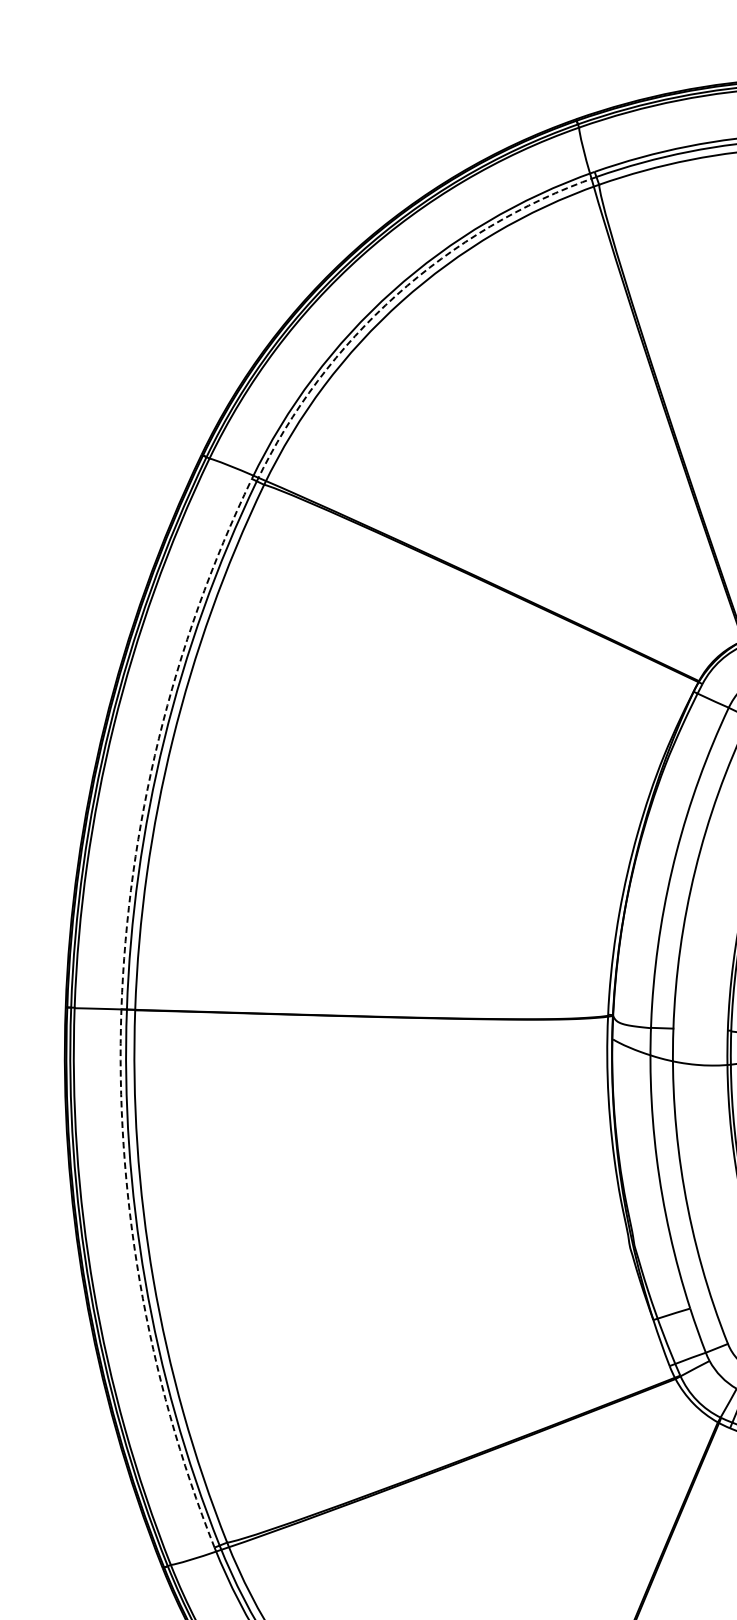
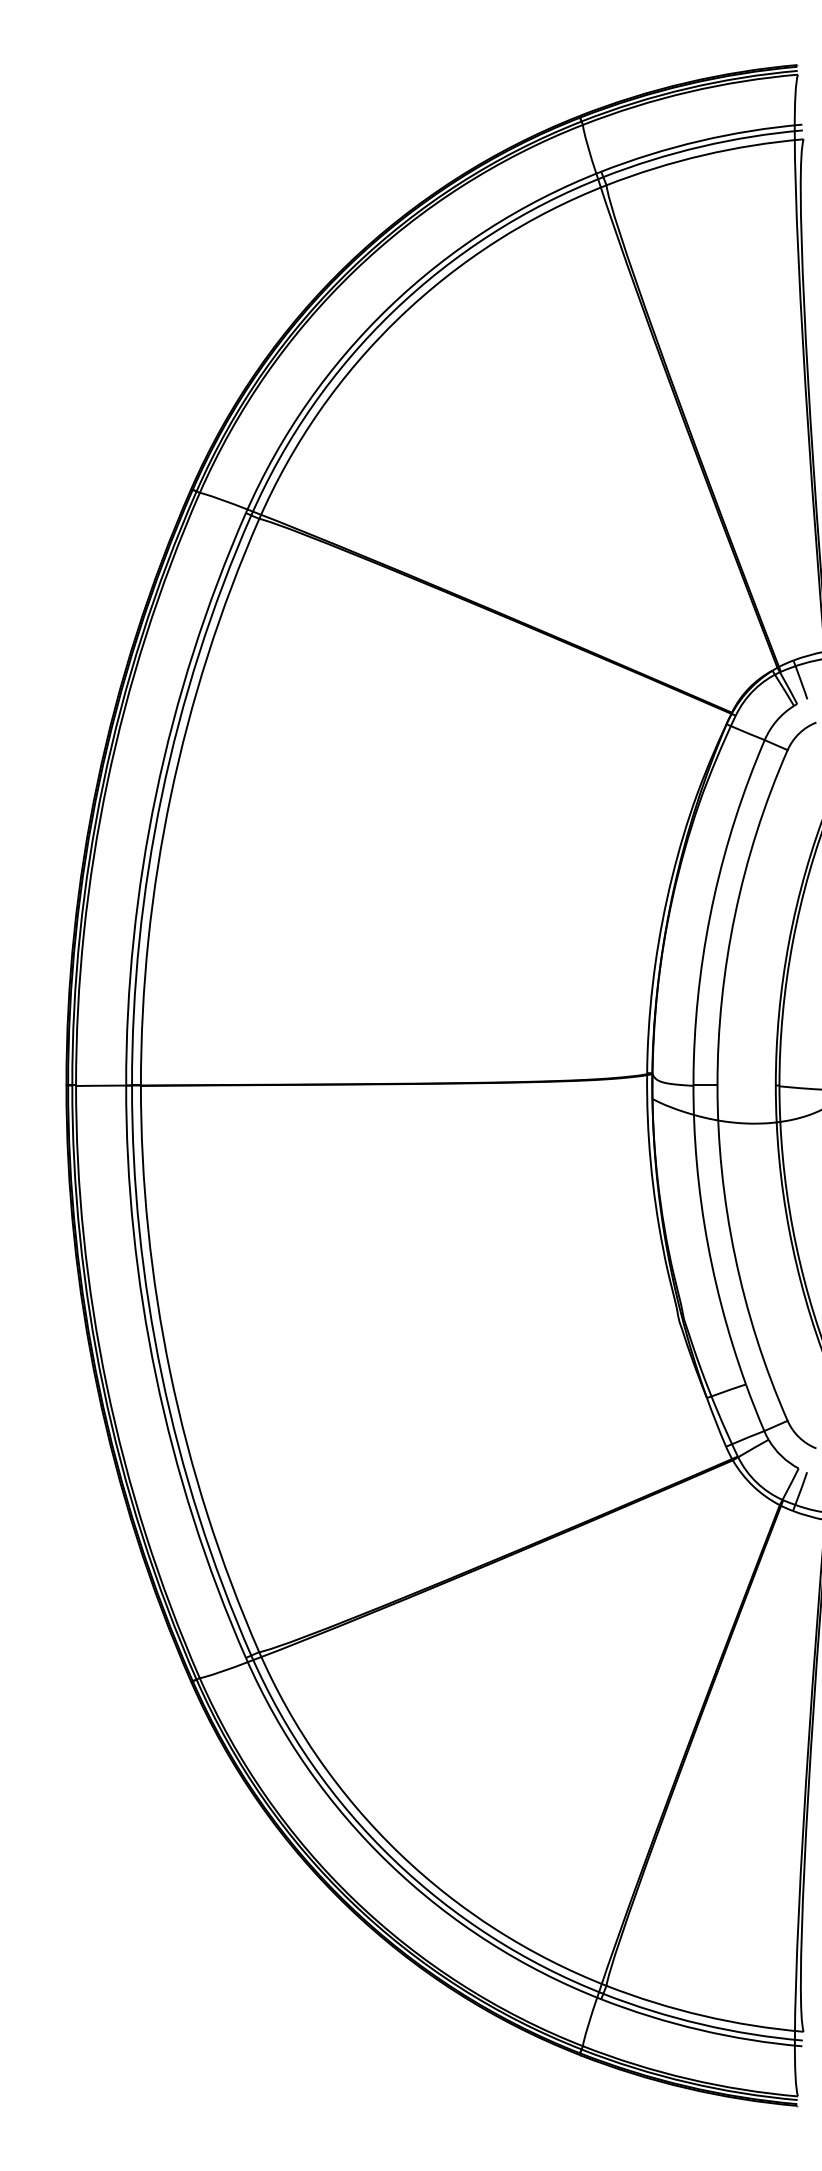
arc: (396, 295) -> (393, 311), dashed -> solid
arc: (121, 1009) -> (126, 1085), dashed -> solid

